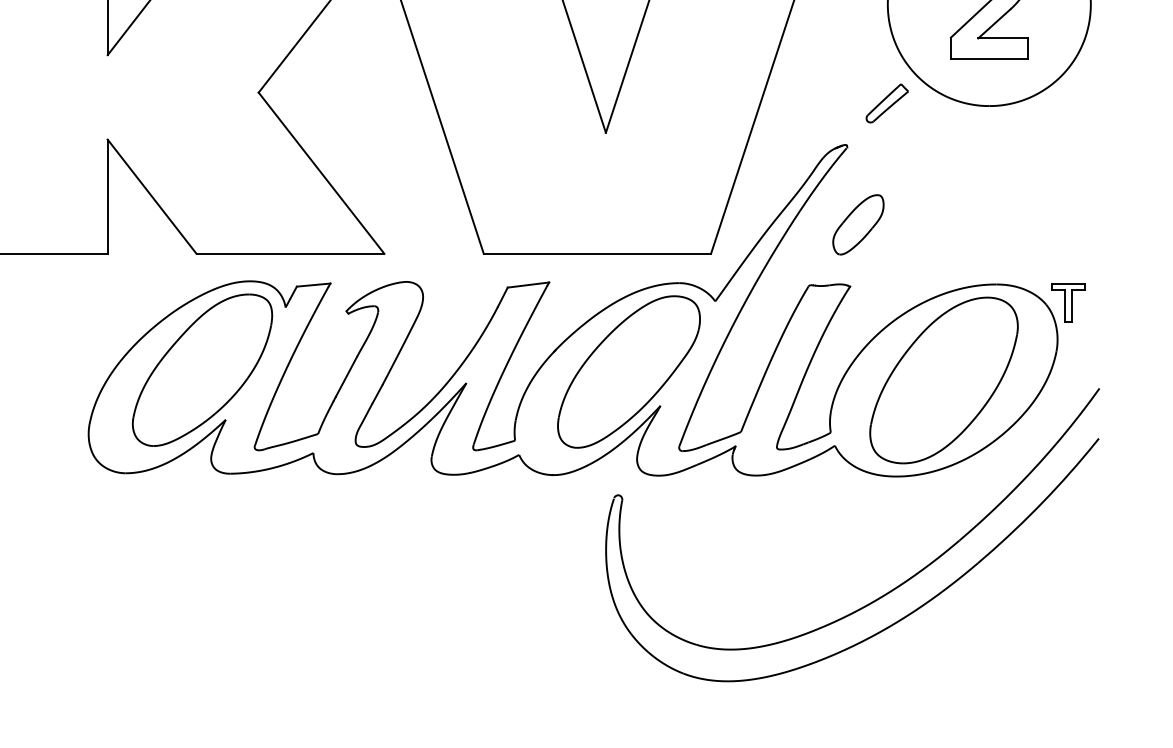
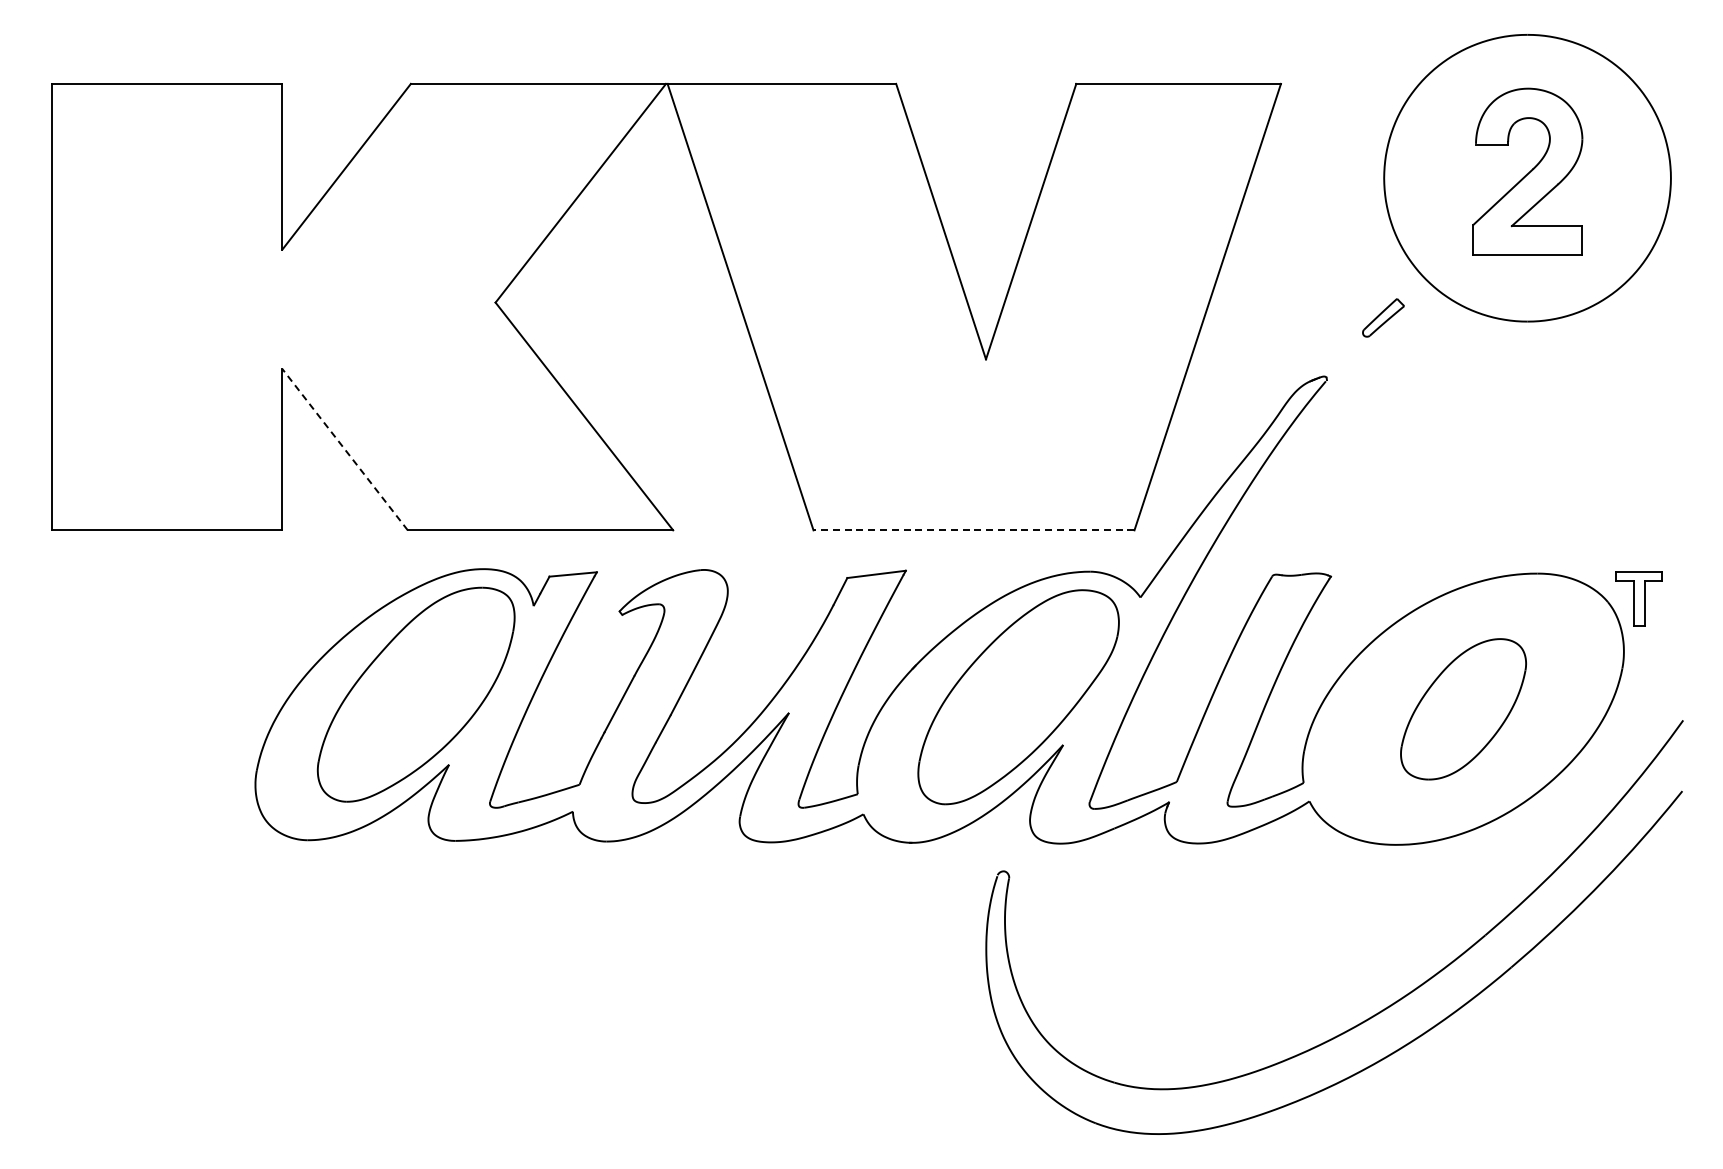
part: (887, 103) -> (1383, 317), size x0.7
line: (151, 196) -> (344, 449), solid -> dashed
part: (858, 224) -> (1342, 489), removed
line: (597, 253) -> (973, 530), solid -> dashed
part: (943, 380) -> (1463, 709), size x0.6

